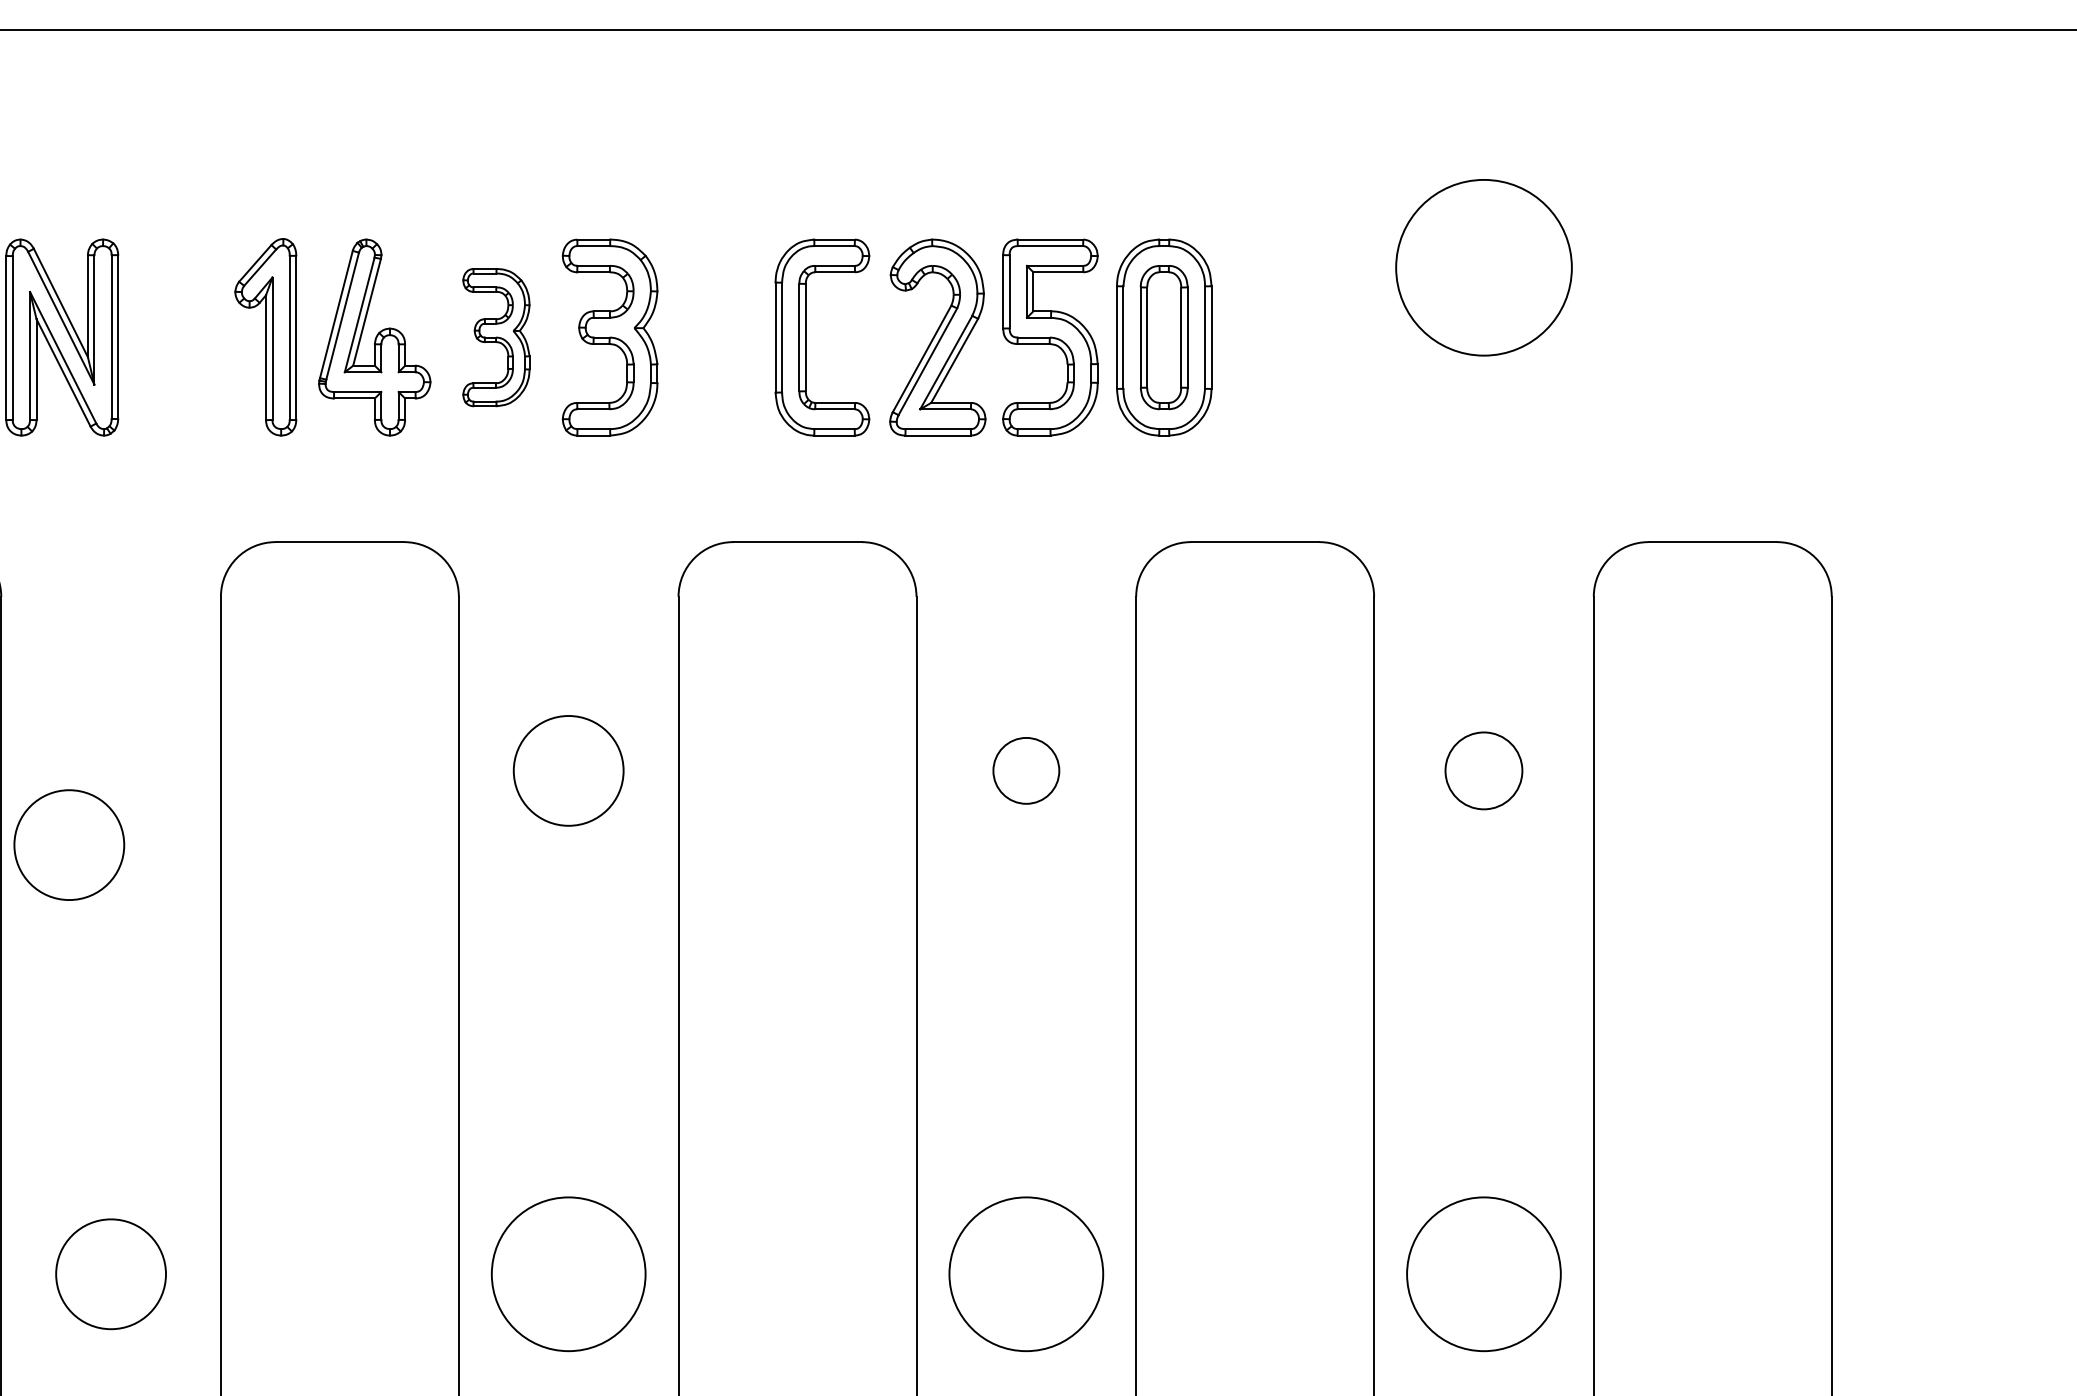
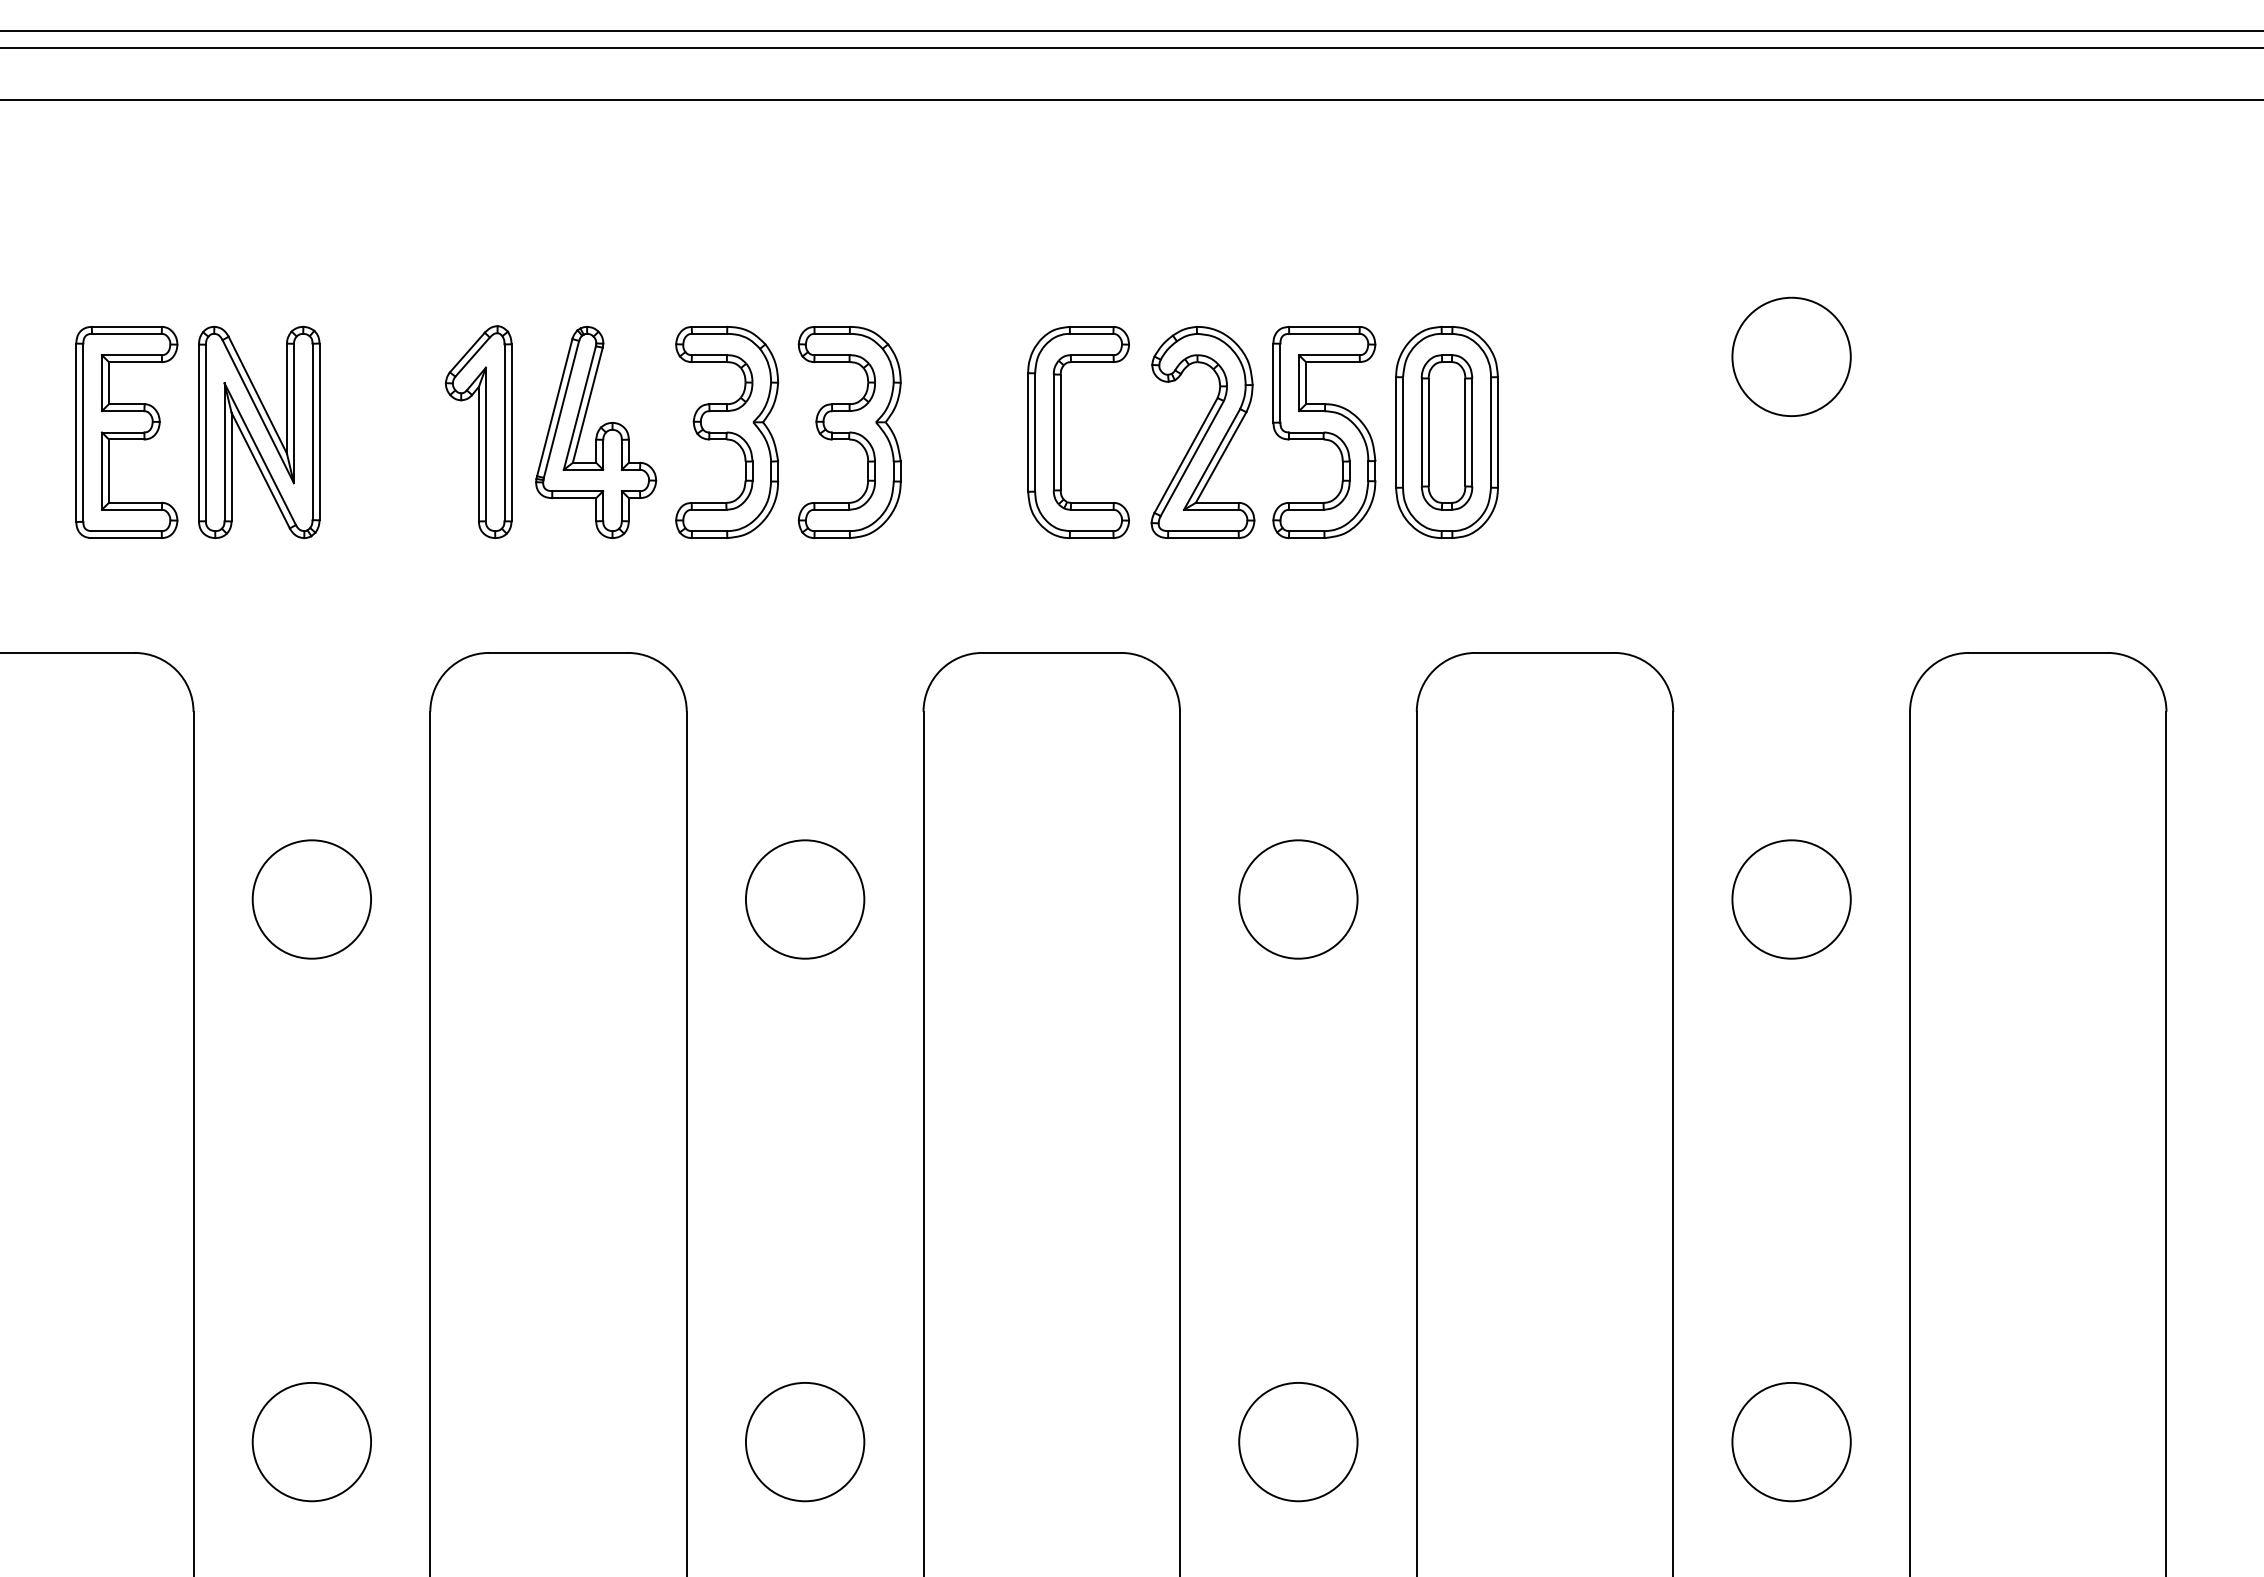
circle: (1483, 267) -> (1791, 356), size x0.62
part: (496, 337) -> (727, 432), size x1.43
circle: (1026, 770) -> (1298, 899), size x1.67
circle: (1483, 770) -> (1791, 899), size x1.43
circle: (68, 845) -> (311, 899), moved
circle: (568, 1273) -> (804, 1441), size x0.71
circle: (1026, 1273) -> (1298, 1441), size x0.71
circle: (1483, 1273) -> (1791, 1441), size x0.71

